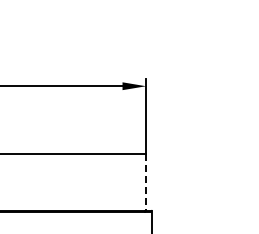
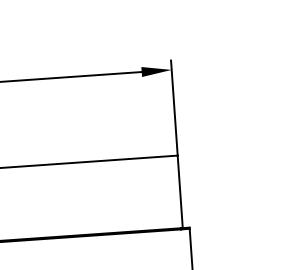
line: (146, 182) -> (180, 192), dashed -> solid

